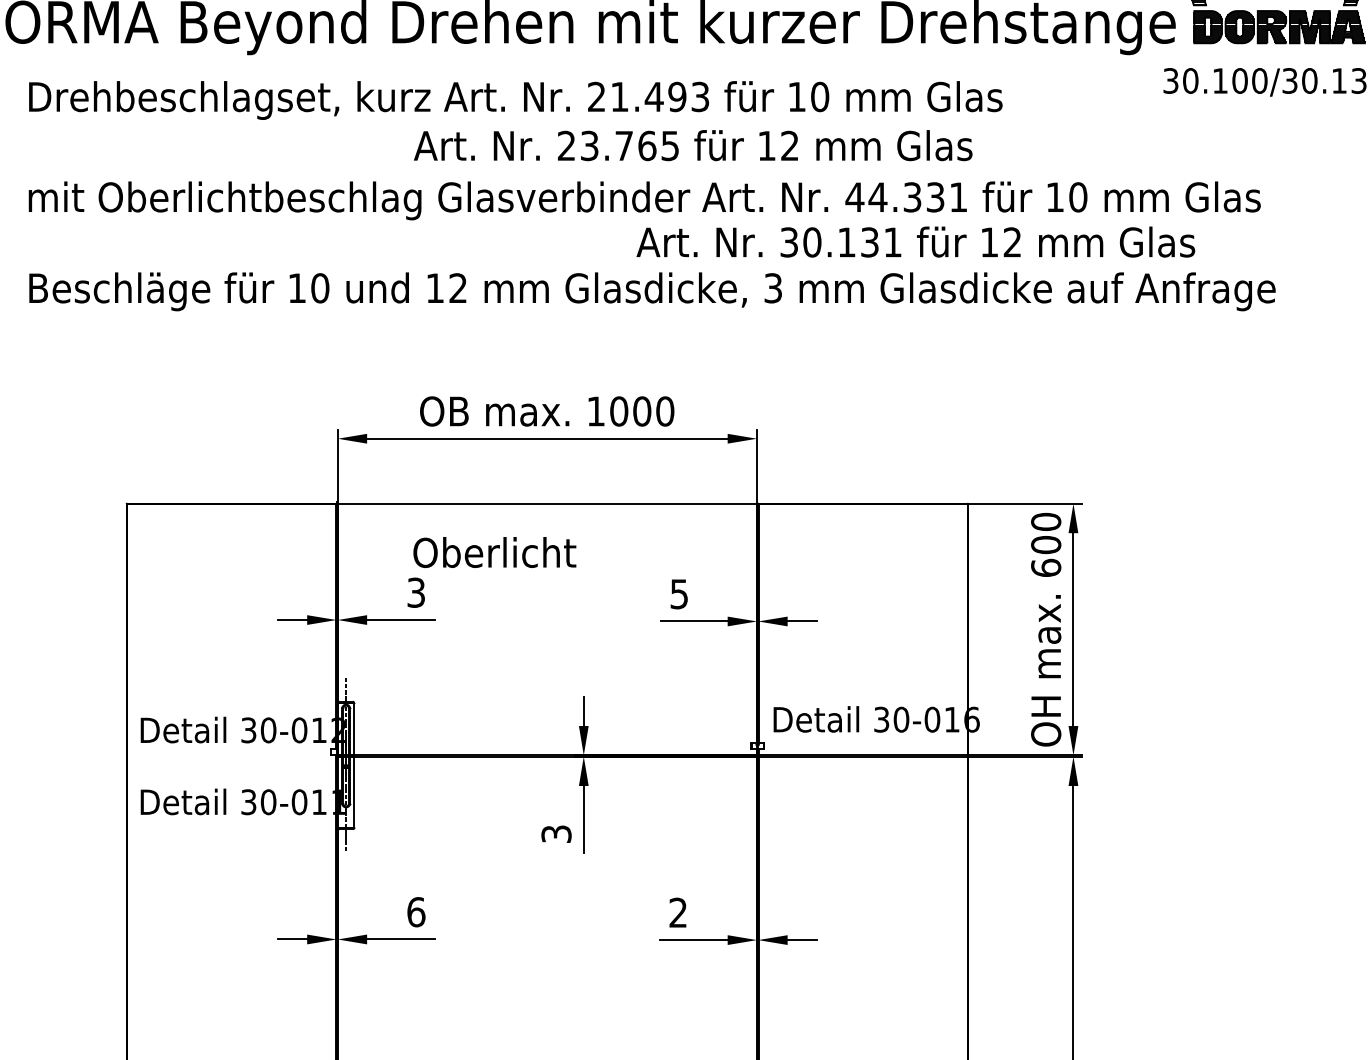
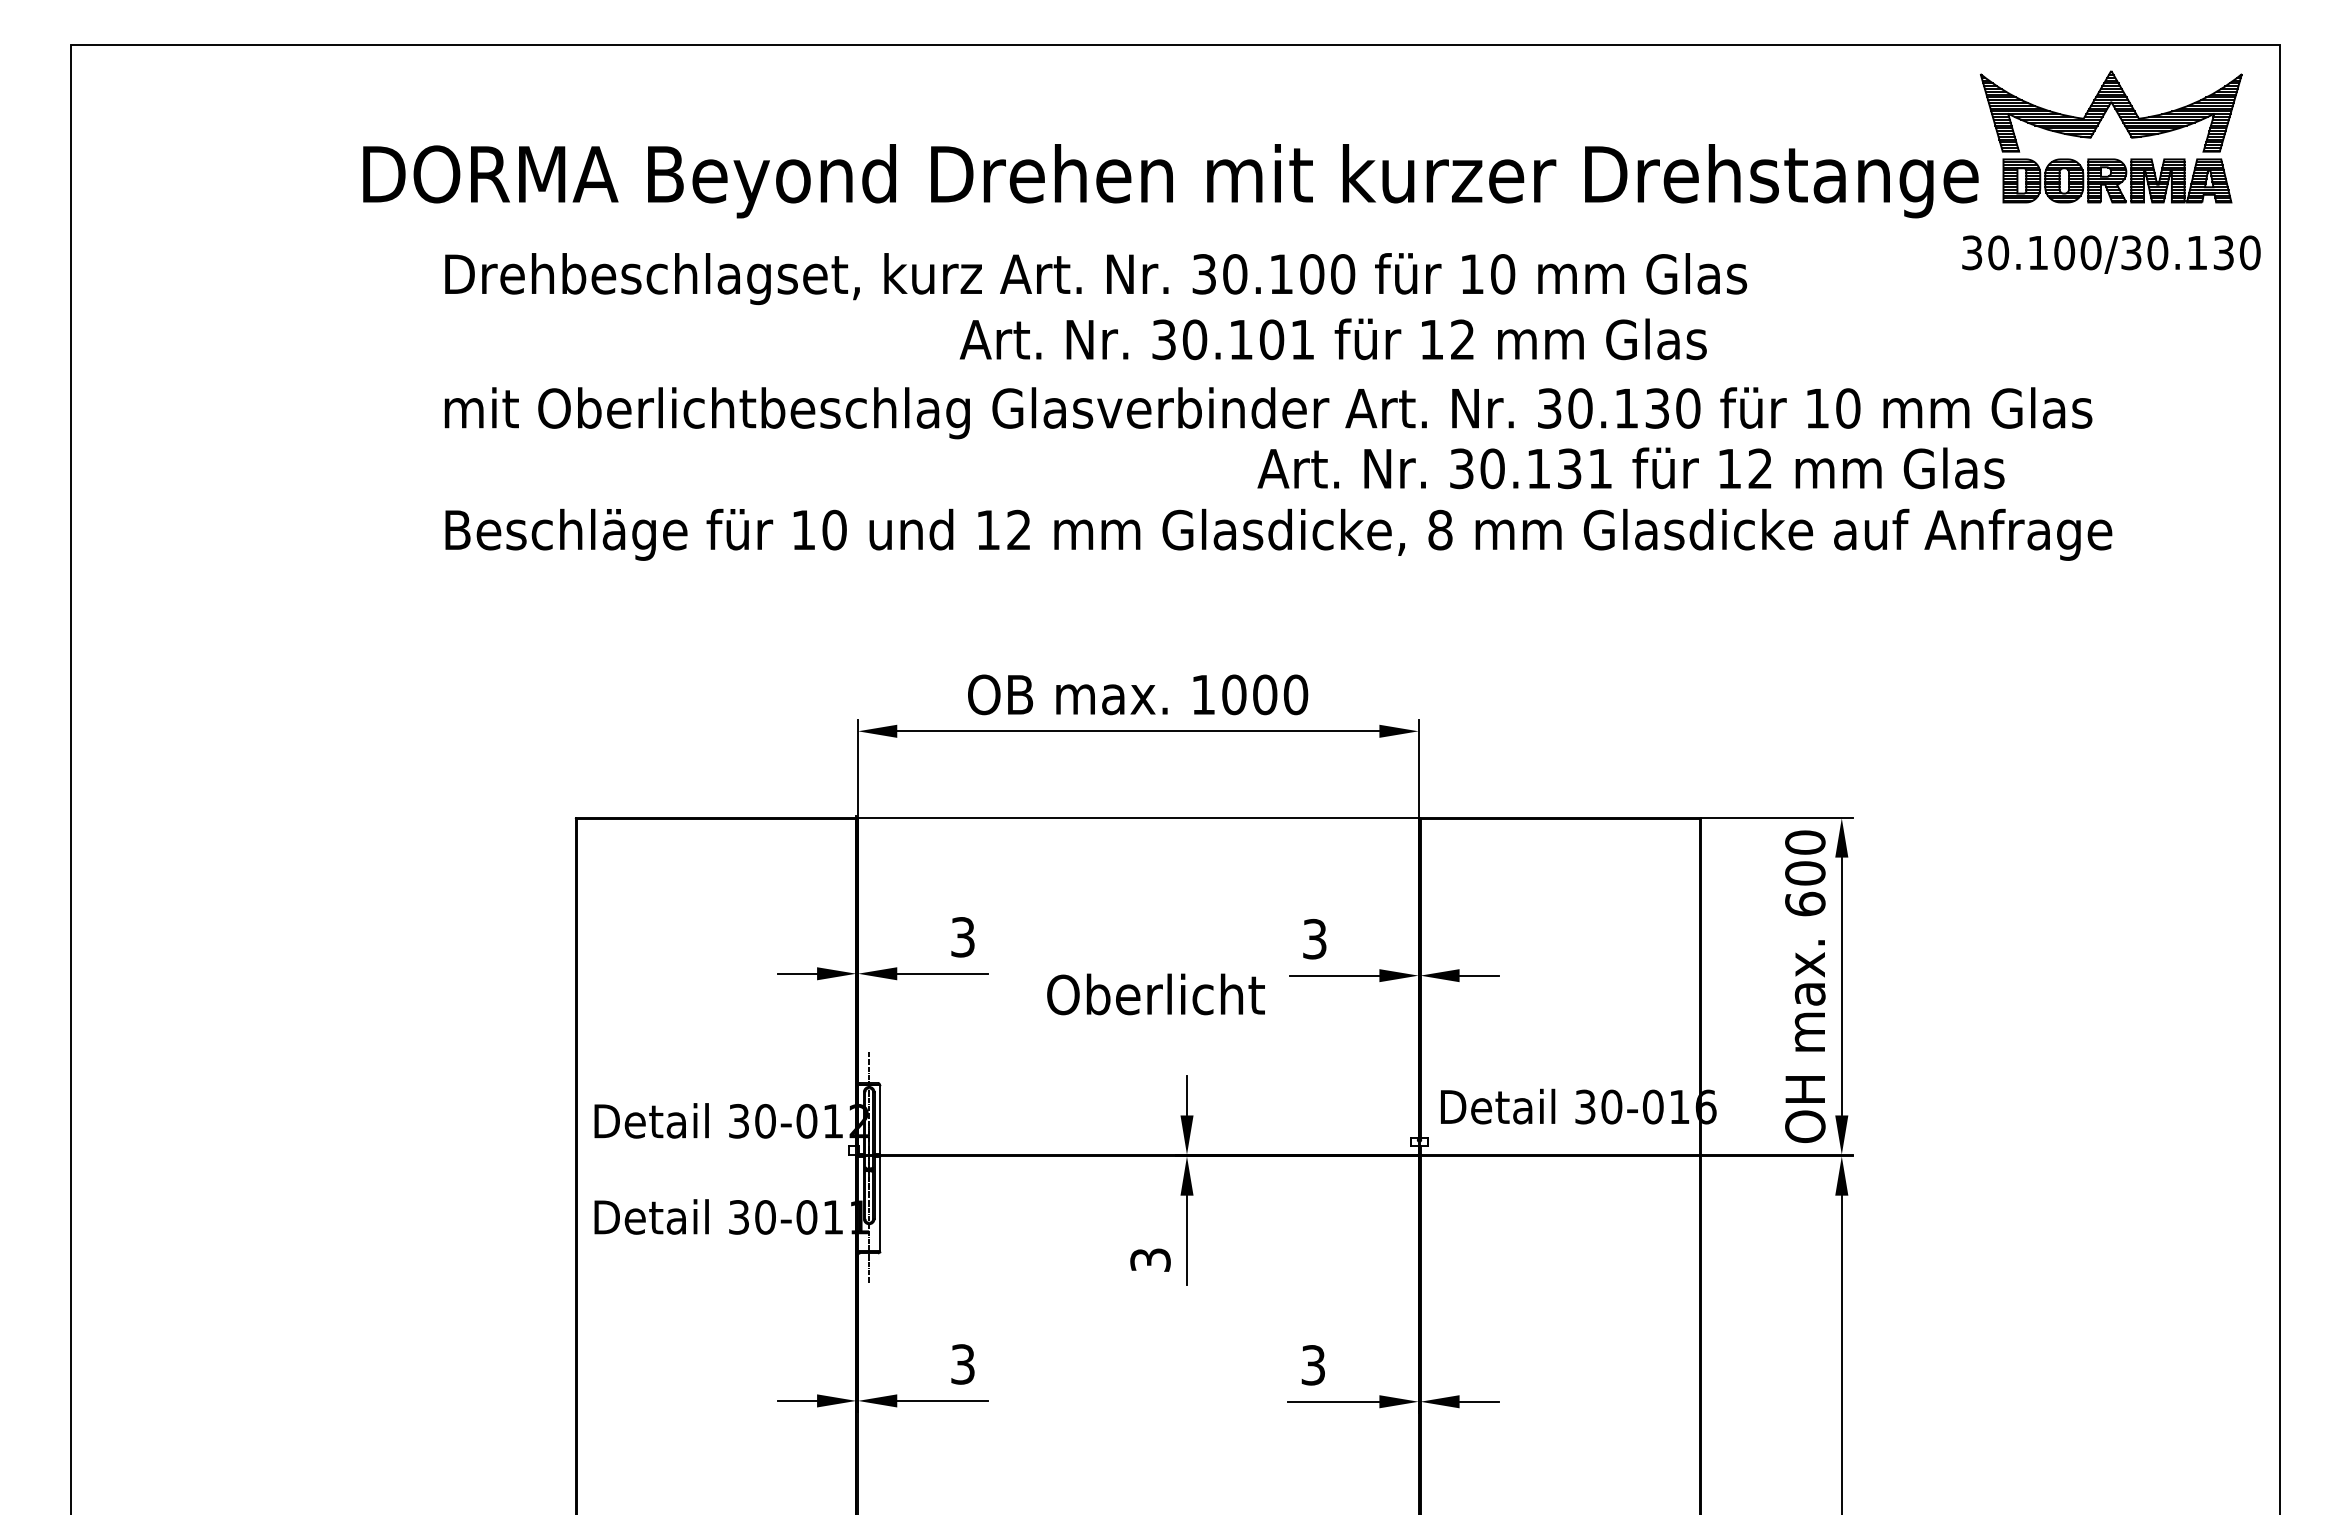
text: (648, 97) -> (1273, 274), 21.493 -> 30.100
text: (617, 145) -> (1232, 339), 23.765 -> 30.101
text: (906, 197) -> (1618, 408), 44.331 -> 30.130
text: (773, 287) -> (1440, 529), 3 -> 8
text: (494, 552) -> (1155, 994), moved
text: (679, 593) -> (1314, 938), 5 -> 3
text: (416, 912) -> (963, 1364), 6 -> 3
text: (677, 912) -> (1312, 1365), 2 -> 3

